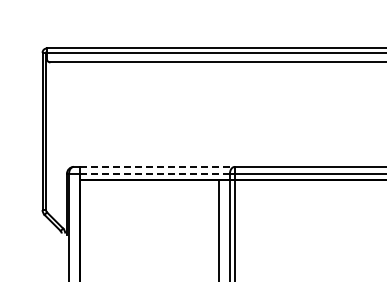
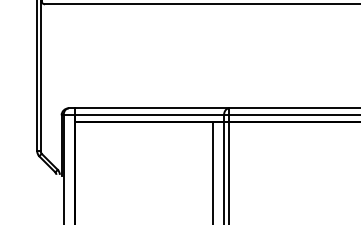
line: (158, 166) -> (152, 108), dashed -> solid
line: (155, 173) -> (149, 115), dashed -> solid

